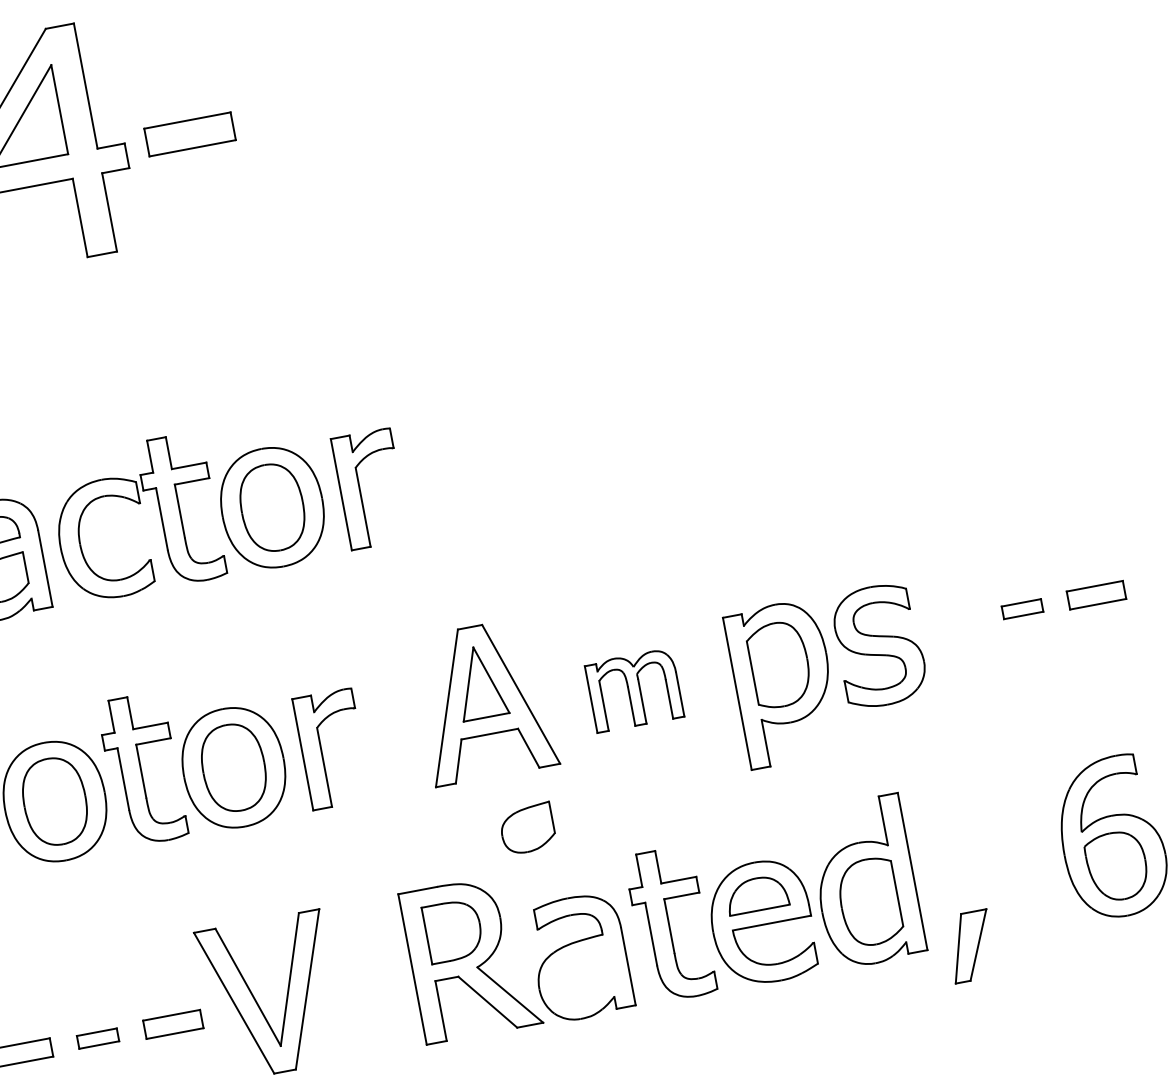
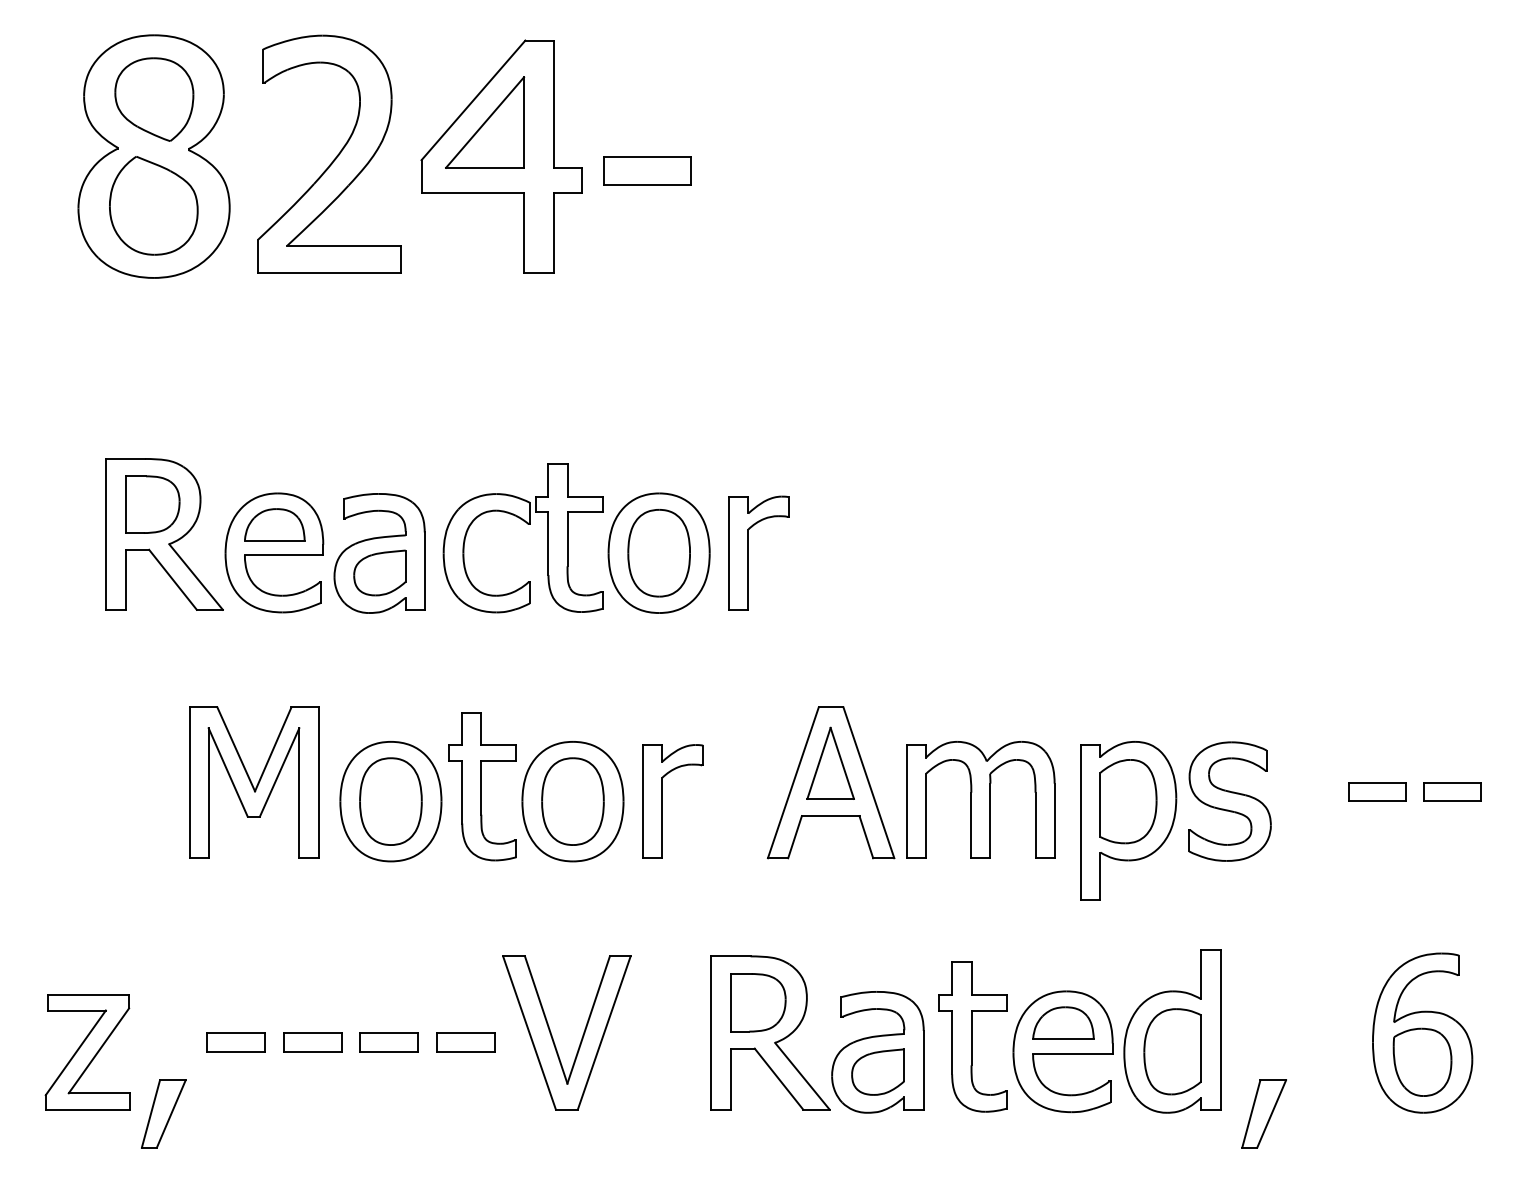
part: (1022, 608) -> (1377, 791), size x1.43
part: (633, 690) -> (980, 799), size x1.67
part: (526, 828) -> (877, 1071), moved
part: (97, 1038) -> (388, 1042), size x1.43

